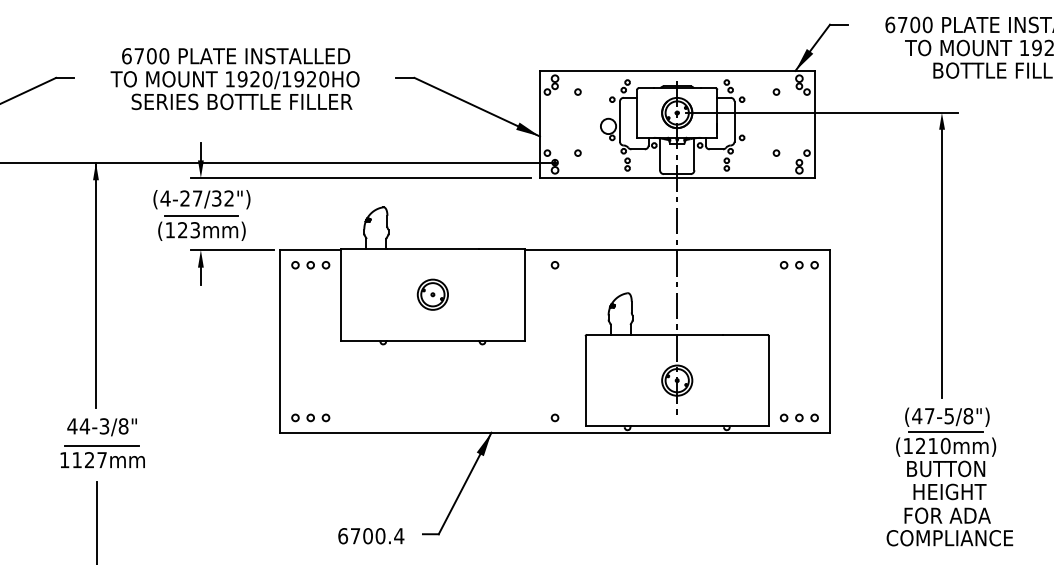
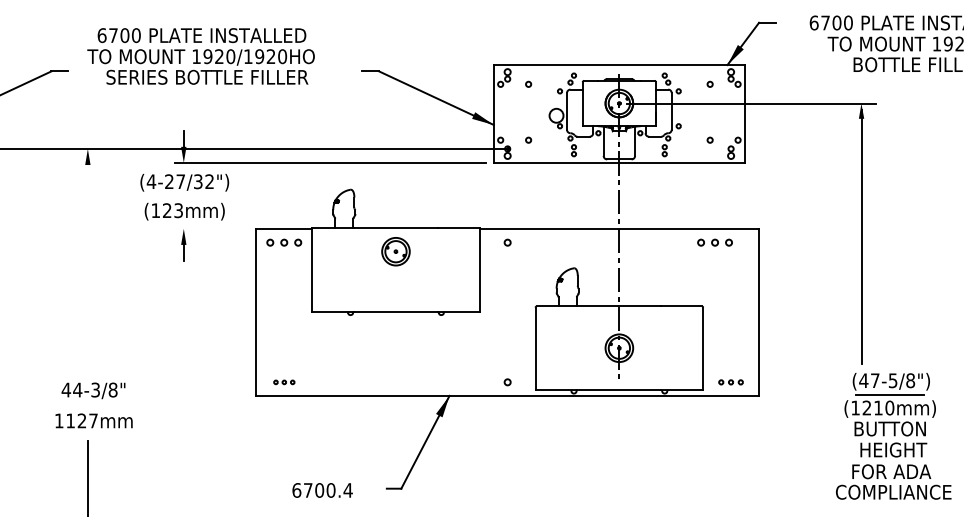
text: (234, 79) -> (200, 56), moved
line: (201, 215) -> (184, 197), removed
line: (232, 249) -> (212, 228), removed
part: (798, 265) -> (714, 242), moved
line: (95, 284) -> (87, 260), removed
part: (432, 294) -> (395, 251), moved
part: (311, 418) -> (284, 382), size x0.6
part: (798, 418) -> (730, 382), size x0.7
line: (102, 445) -> (93, 407), removed
part: (949, 477) -> (893, 436), moved
text: (371, 536) -> (322, 490), moved

